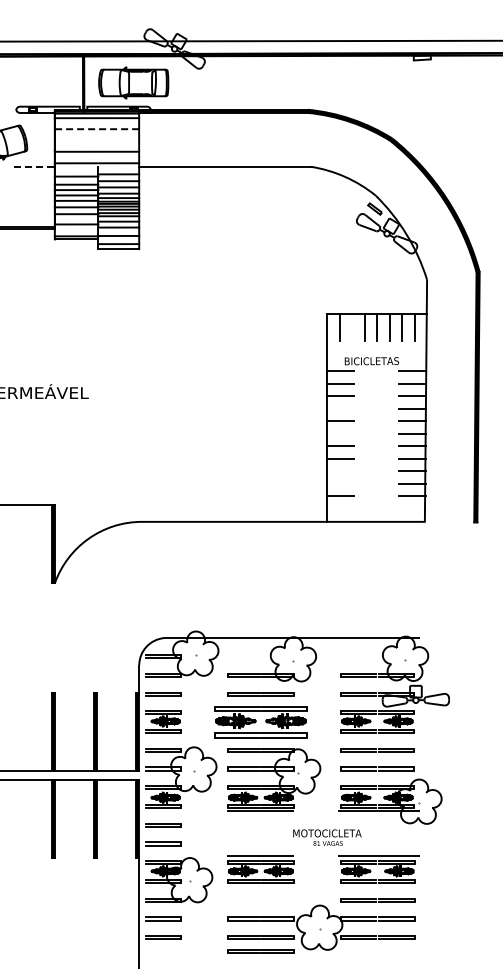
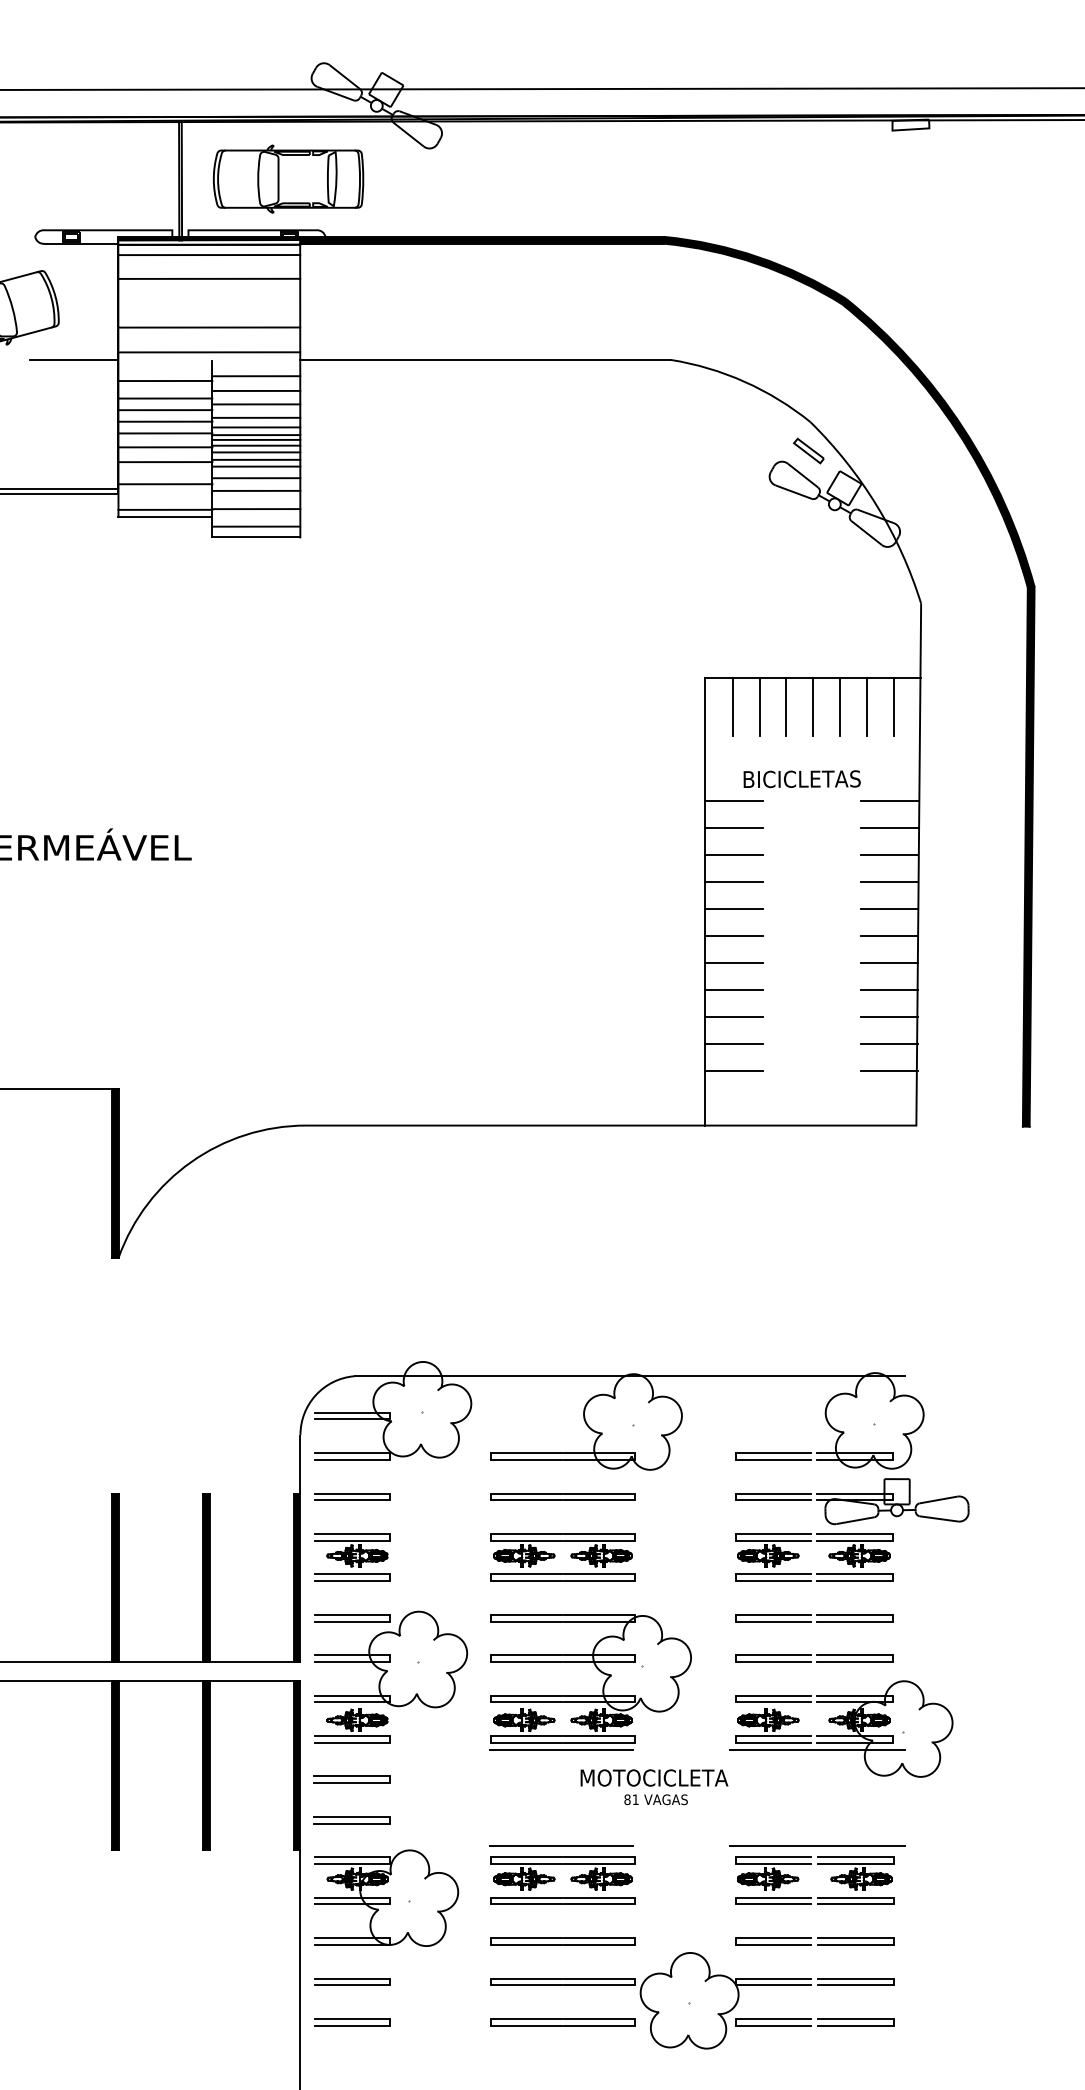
line: (96, 129) -> (208, 279), dashed -> solid
line: (34, 166) -> (74, 359), dashed -> solid
line: (352, 327) -> (760, 706), added
line: (340, 408) -> (734, 881), added
line: (340, 433) -> (734, 935), added
line: (340, 471) -> (734, 1016), added
line: (340, 483) -> (734, 1042), added
part: (260, 721) -> (561, 1556), size x0.71
text: (327, 837) -> (654, 1786), moved
line: (260, 950) -> (561, 1939), moved

